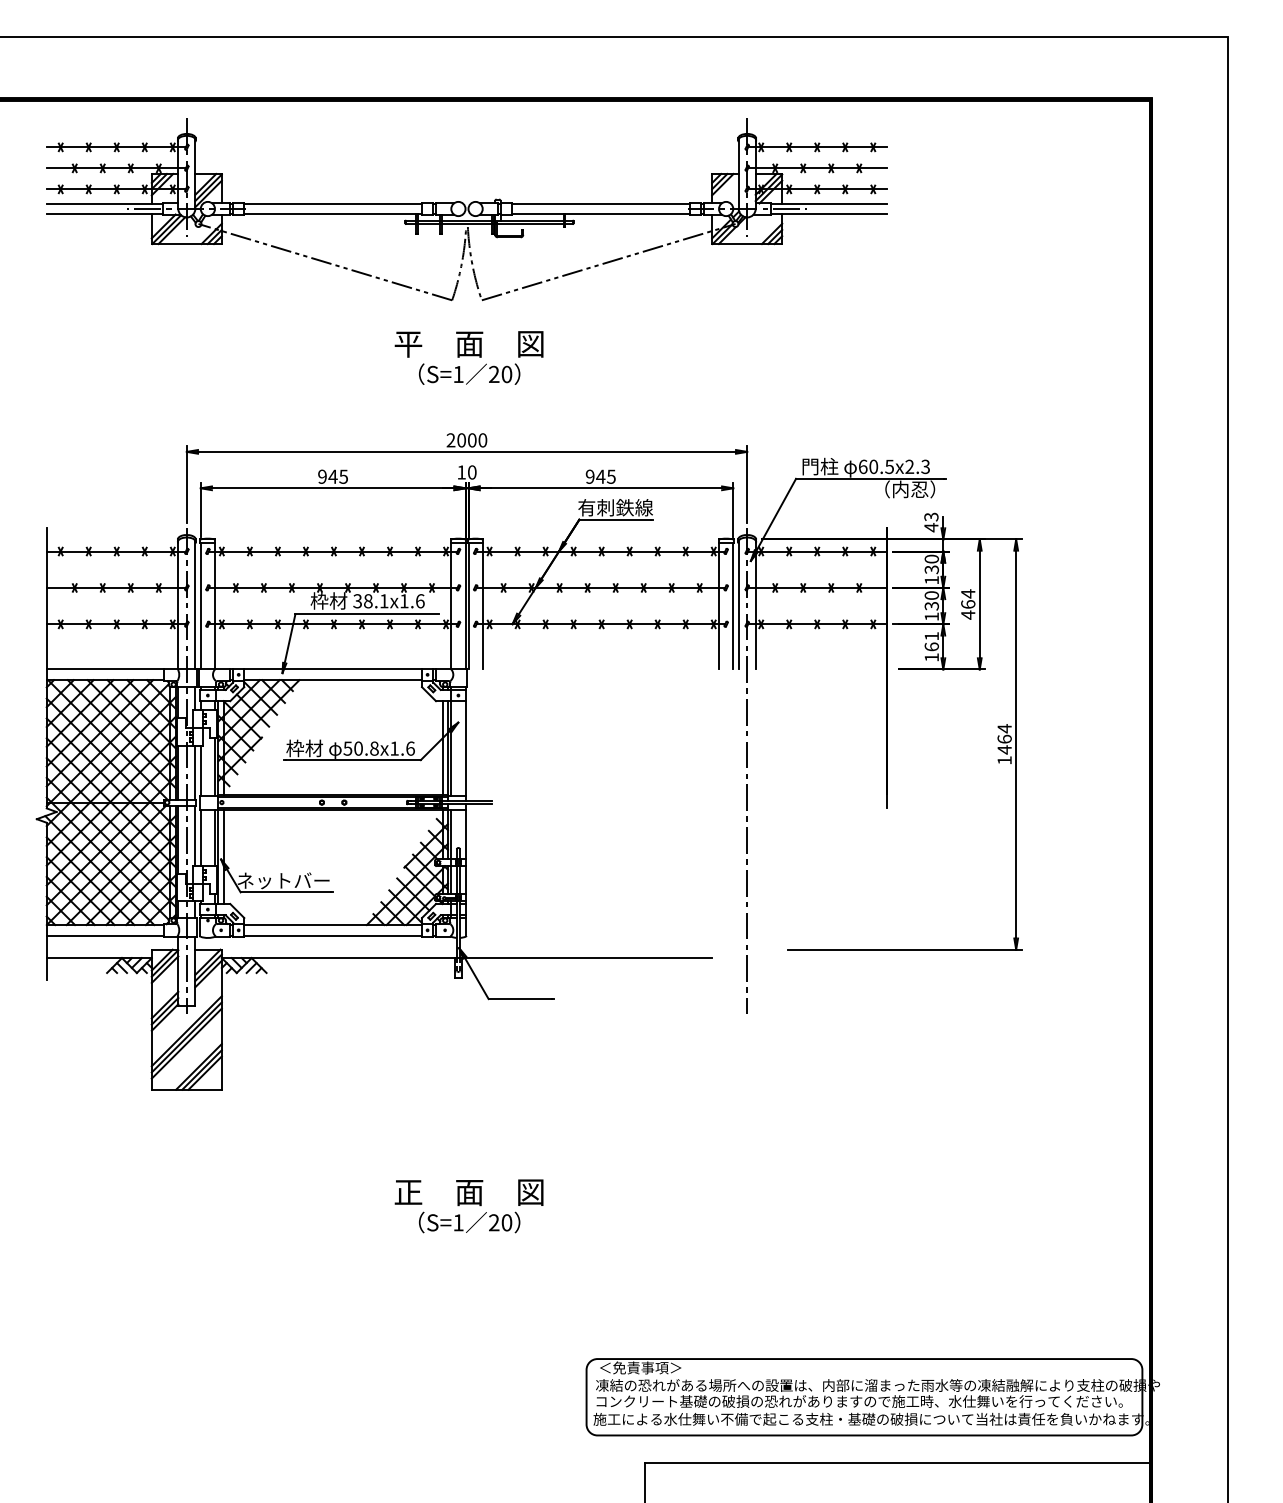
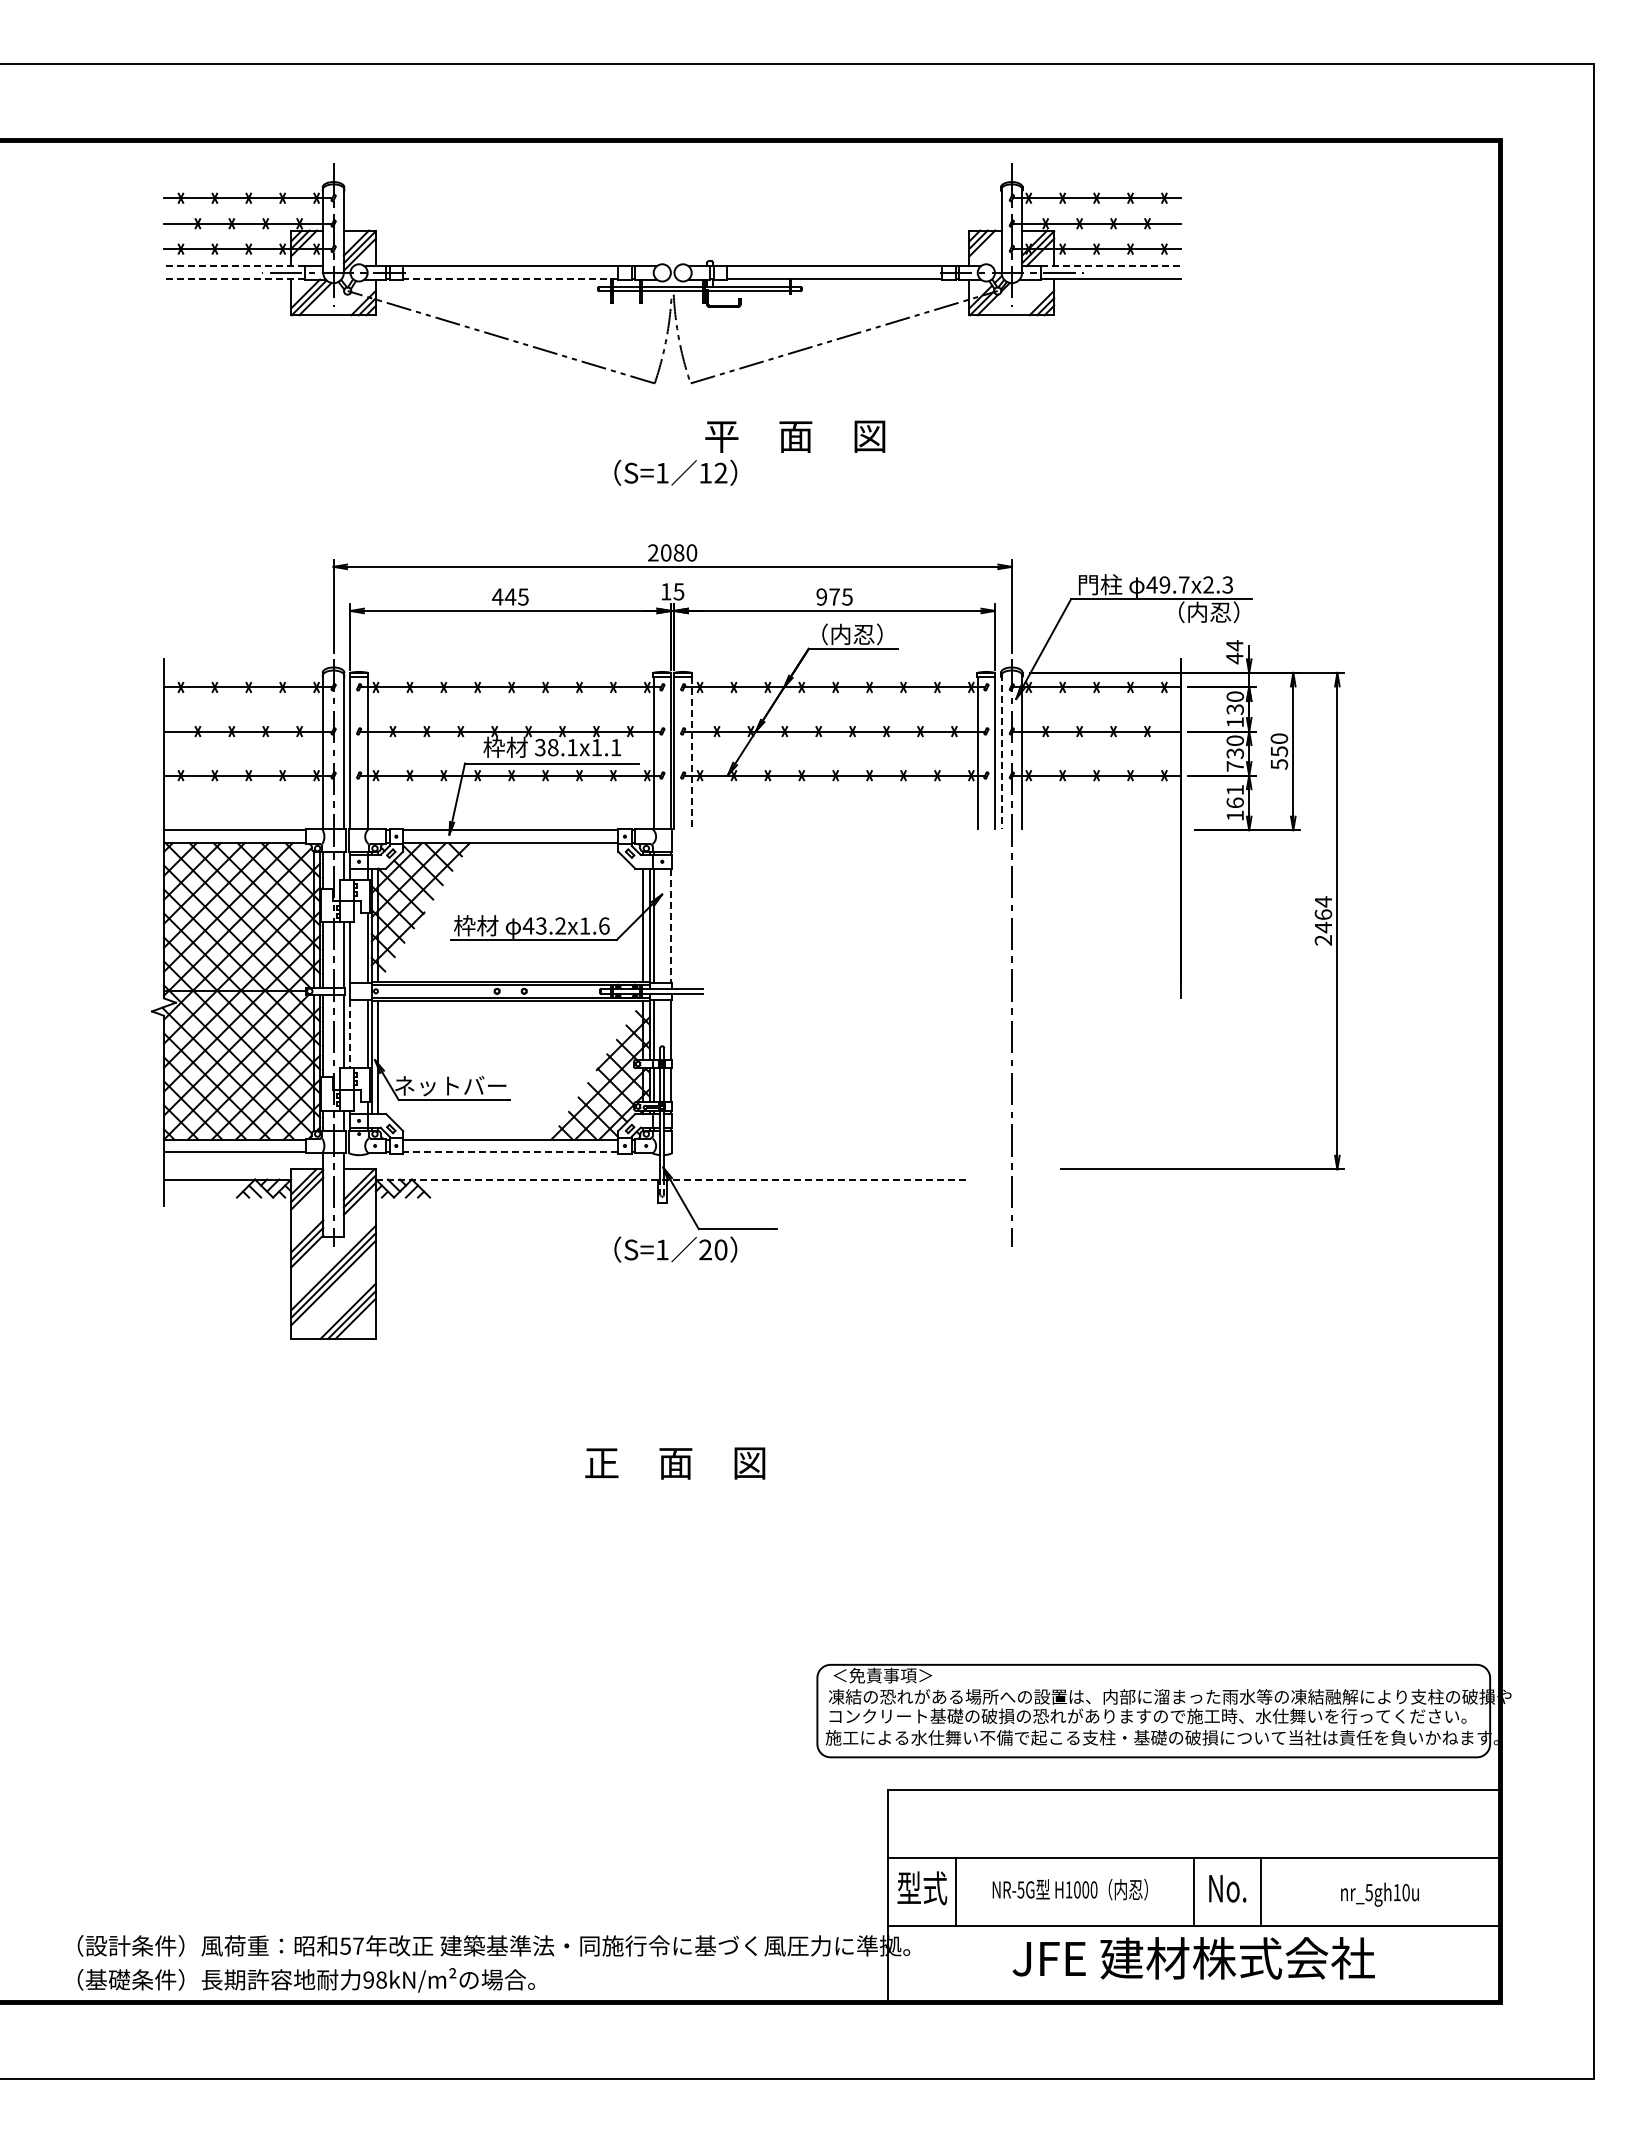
line: (104, 203) -> (233, 266), solid -> dashed
line: (829, 203) -> (1111, 266), solid -> dashed
line: (104, 214) -> (233, 279), solid -> dashed
line: (333, 214) -> (510, 279), solid -> dashed
text: (469, 344) -> (795, 436), moved
text: (500, 373) -> (713, 472), 20 -> 12
text: (471, 440) -> (678, 552), 2000 -> 2080
text: (875, 466) -> (1167, 584), 60.5x2.3 -> 49.7x2.3
text: (471, 472) -> (678, 591), 10 -> 15
text: (322, 476) -> (497, 596), 945 -> 445
text: (600, 476) -> (834, 596), 945 -> 975
text: (615, 507) -> (852, 634), 有刺鉄線 -> （内忍）
text: (931, 516) -> (1234, 645), 43 -> 44
text: (420, 601) -> (616, 747), 38.1x1.6 -> 38.1x1.1
line: (738, 604) -> (1001, 751), solid -> dashed
text: (968, 604) -> (1279, 751), 464 -> 550
line: (482, 606) -> (691, 753), solid -> dashed
text: (931, 616) -> (1234, 766), 130 -> 730
text: (361, 748) -> (544, 925), 50.8x1.6 -> 43.2x1.6
line: (465, 749) -> (670, 926), solid -> dashed
text: (1003, 760) -> (1322, 940), 1464 -> 2464
line: (200, 838) -> (350, 1034), solid -> dashed
line: (333, 935) -> (510, 1152), solid -> dashed
line: (466, 958) -> (672, 1179), solid -> dashed
text: (469, 1222) -> (675, 1249), moved

